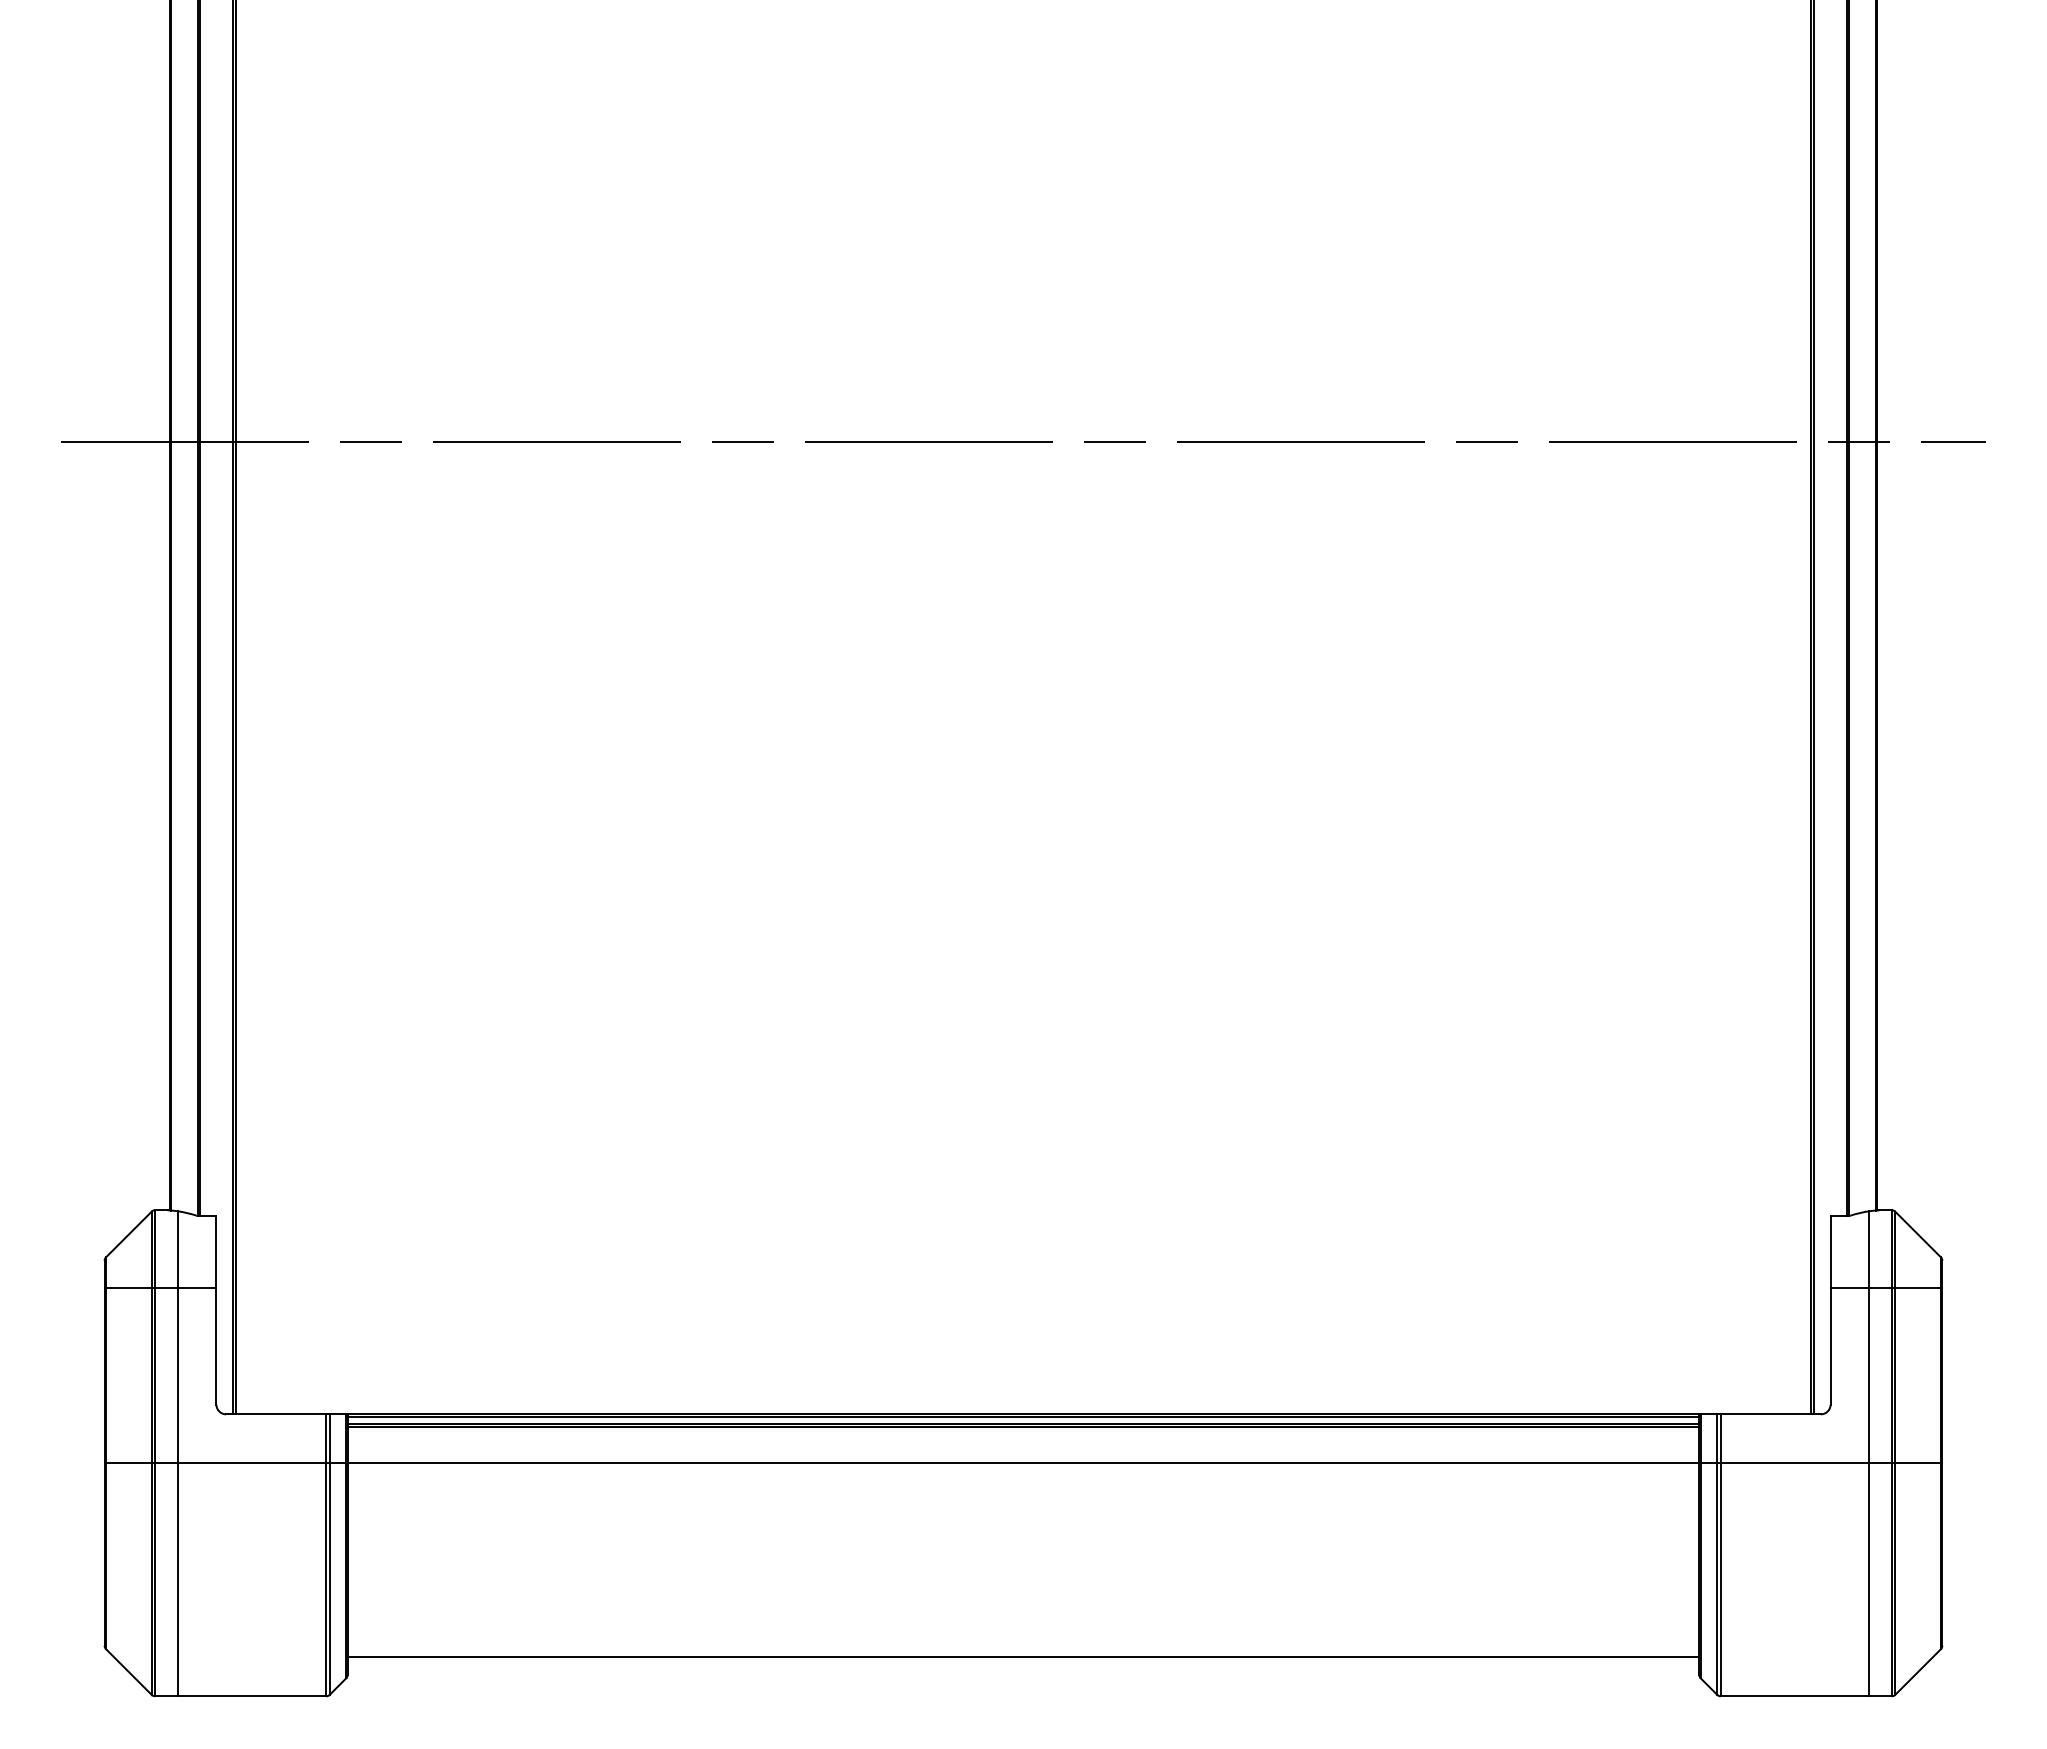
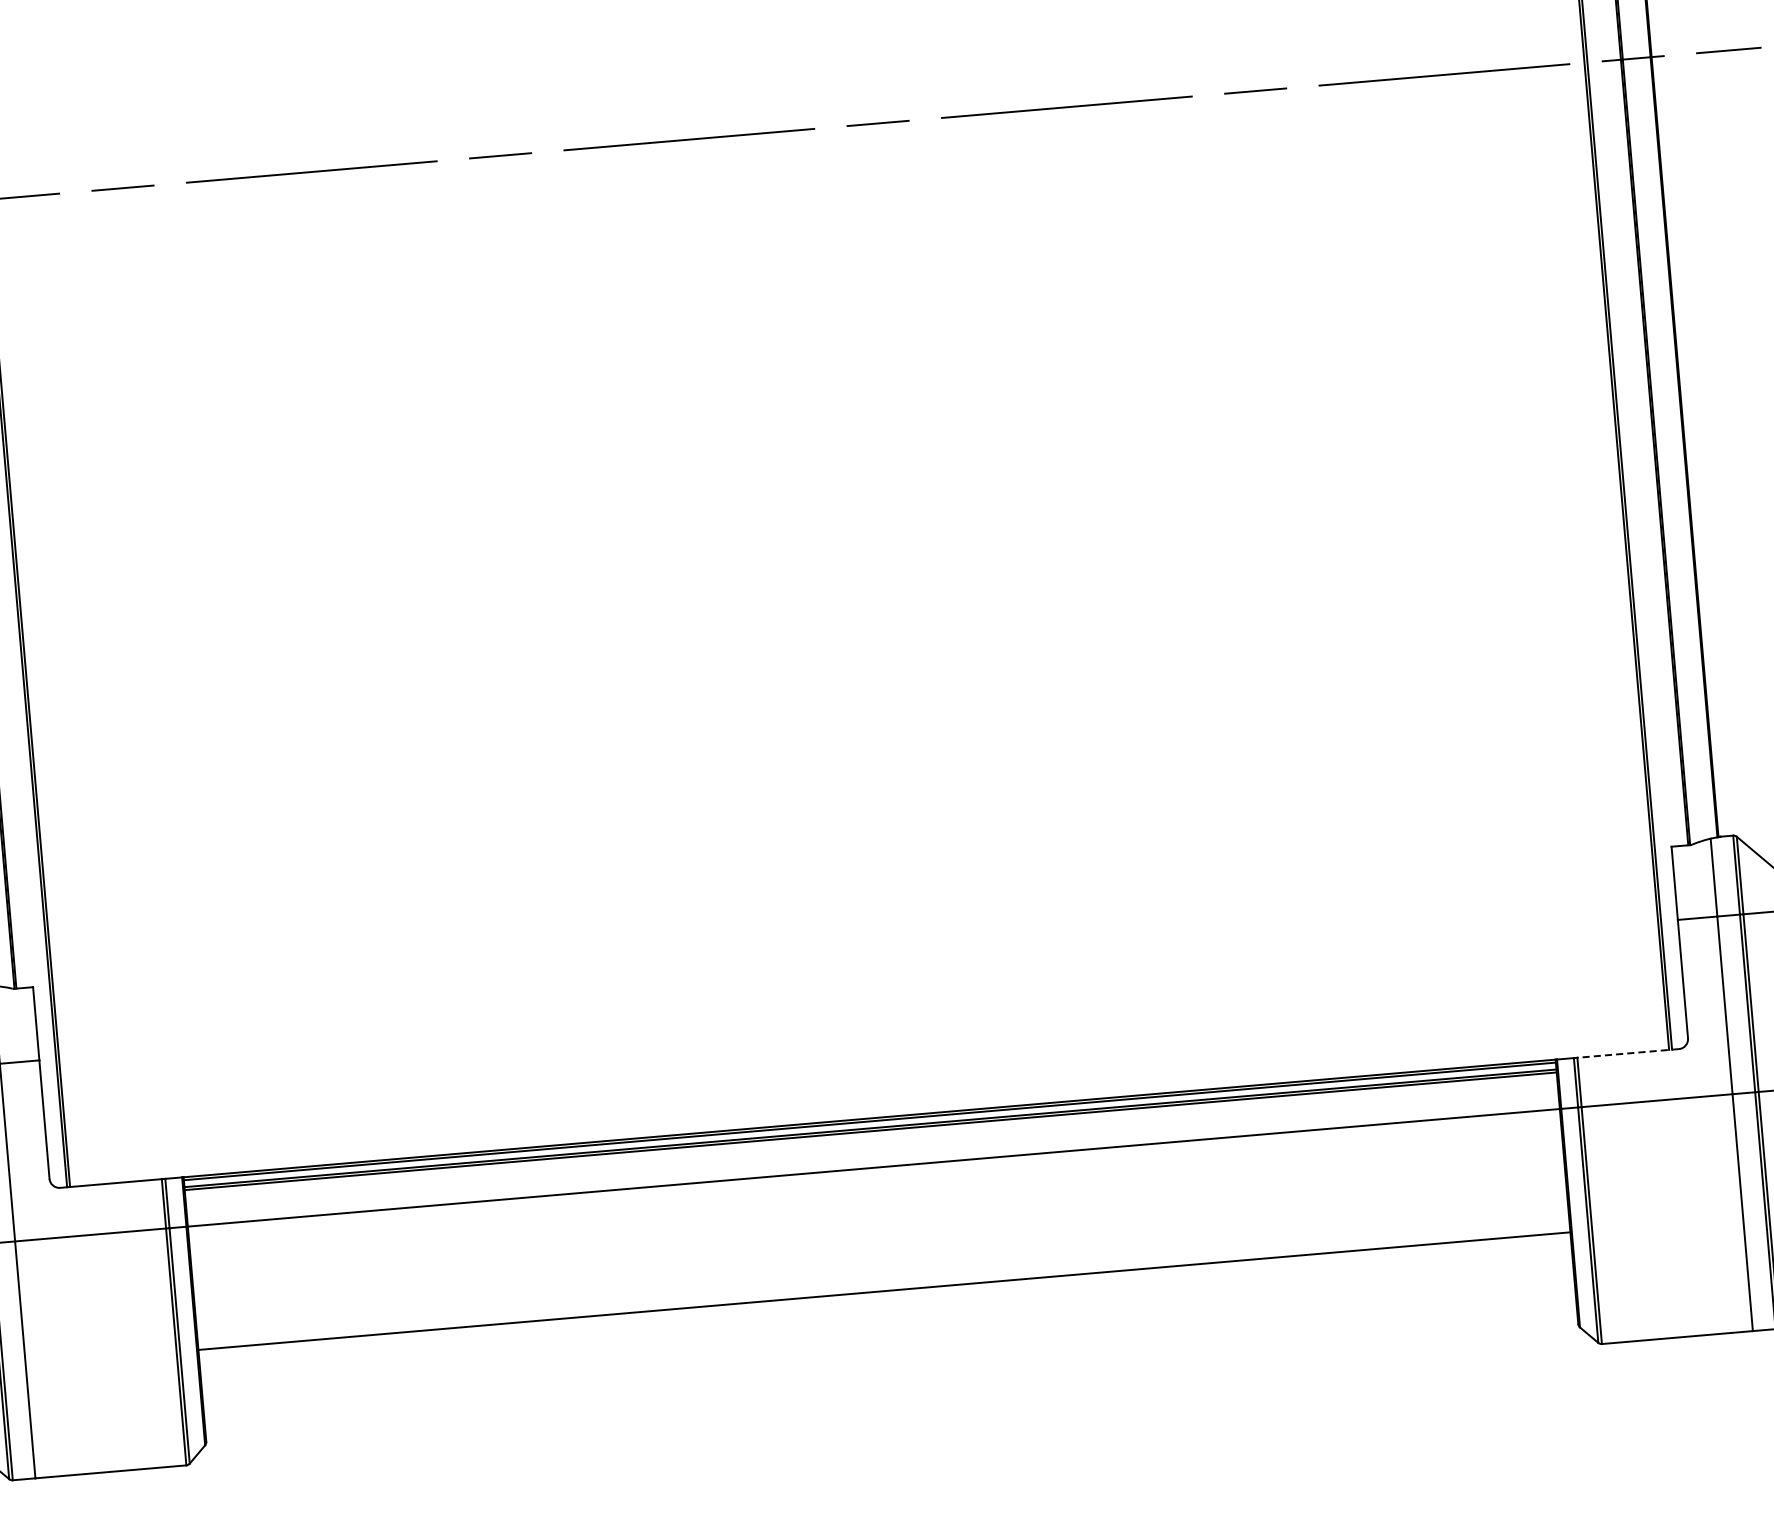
line: (1770, 1414) -> (1627, 1053), solid -> dashed
line: (1023, 1657) -> (884, 1291), moved

